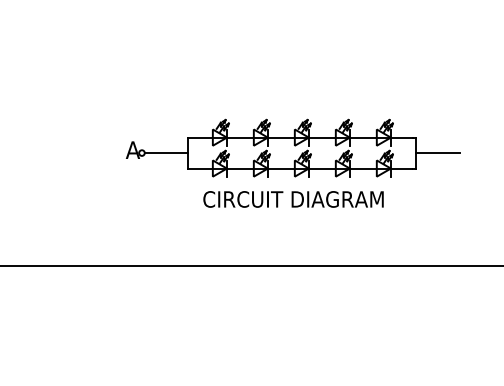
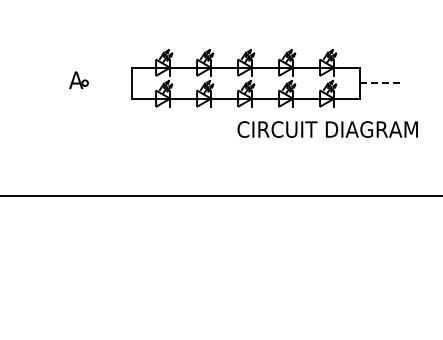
line: (166, 153) -> (109, 83), removed
line: (438, 153) -> (381, 83), solid -> dashed
text: (293, 199) -> (327, 129), moved

